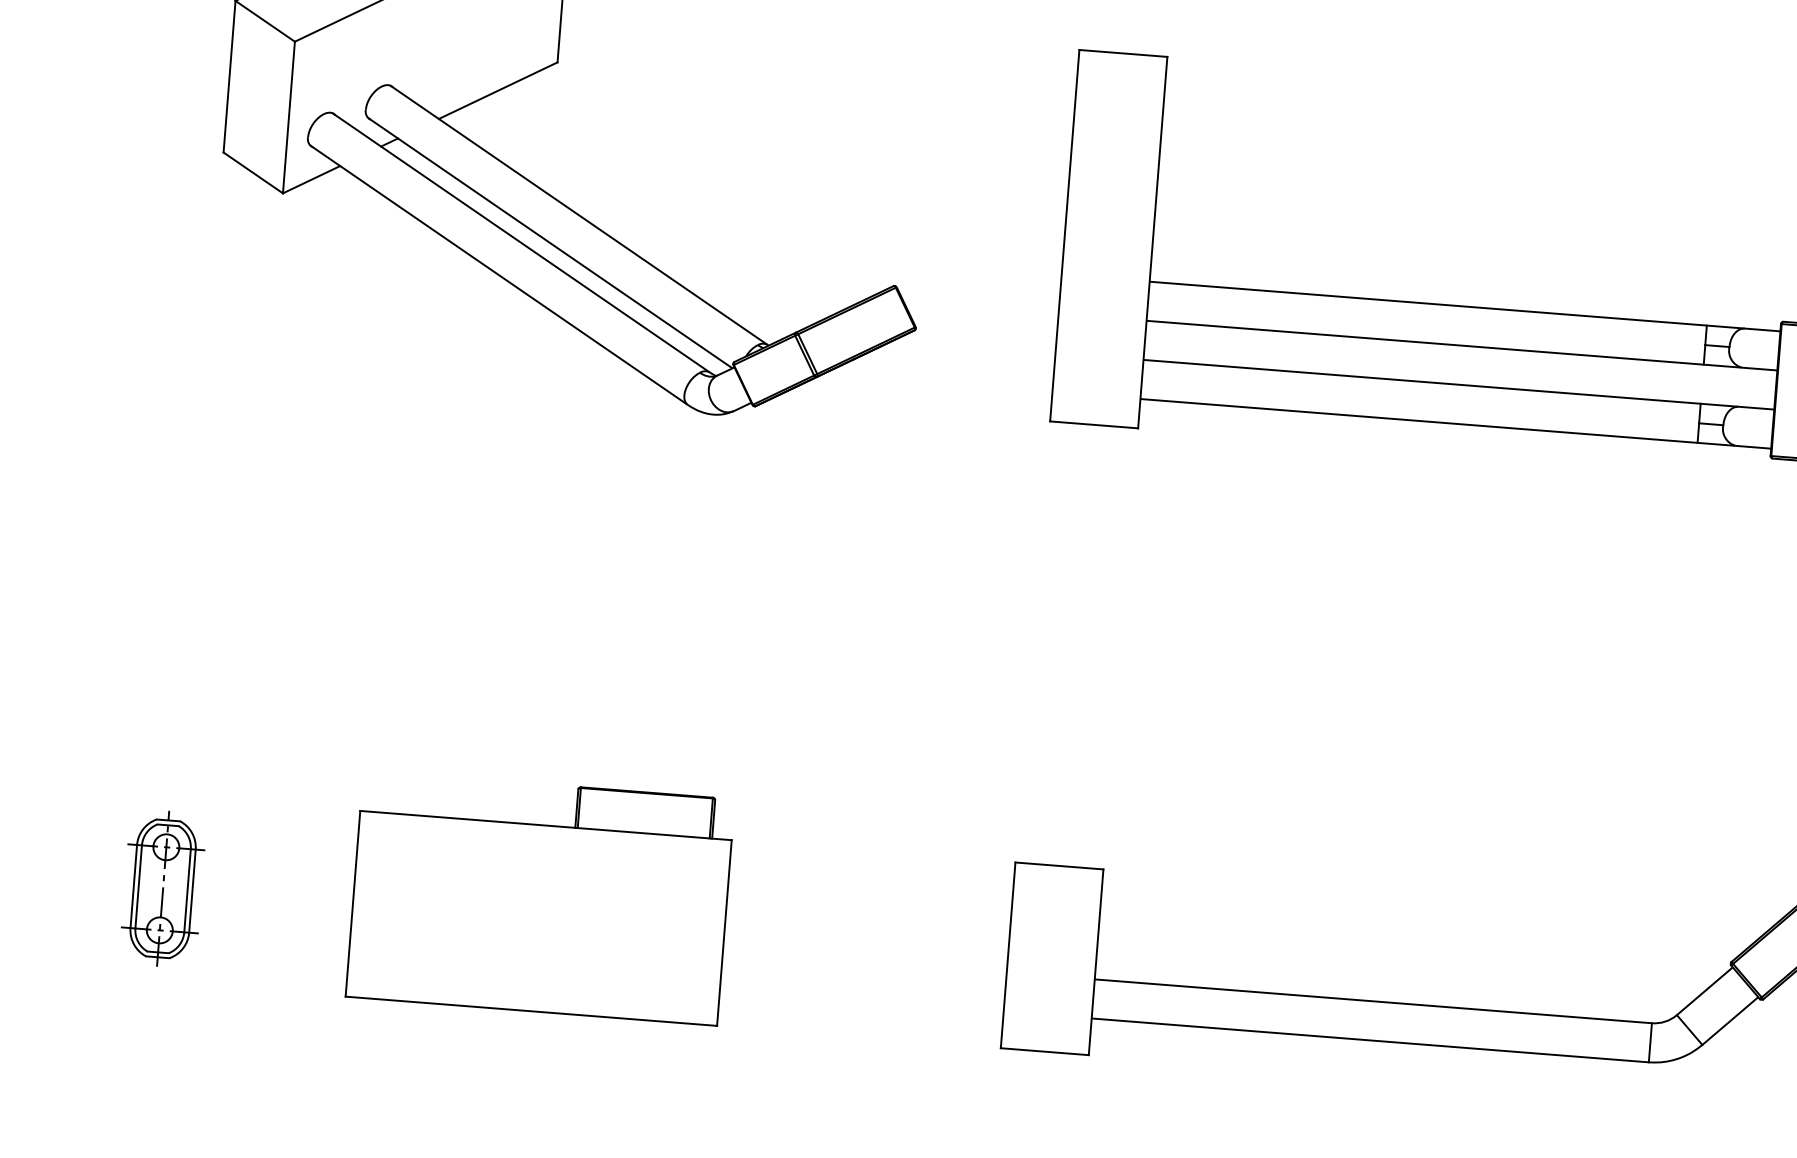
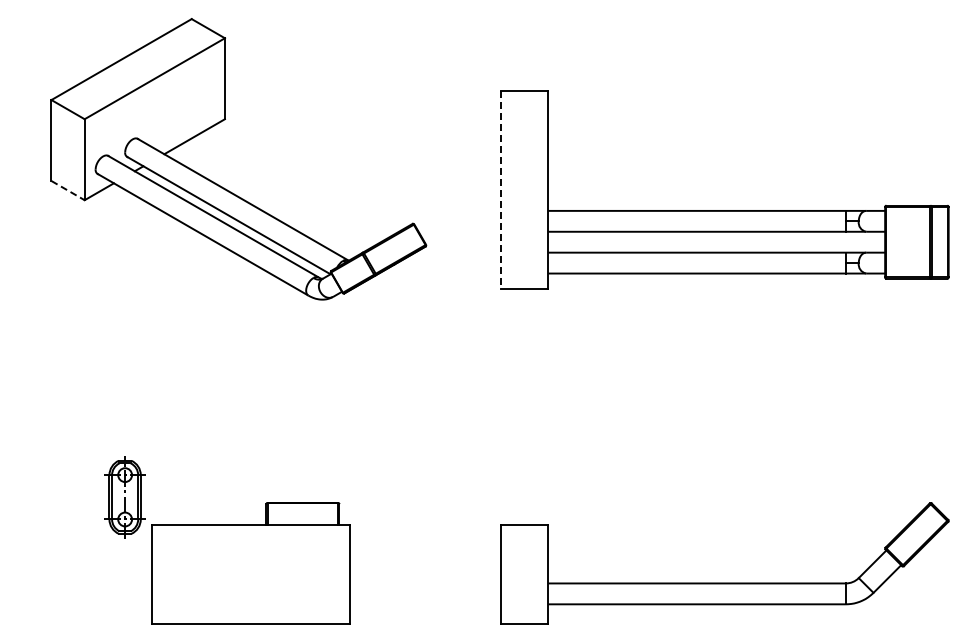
line: (254, 172) -> (68, 190), solid -> dashed
line: (1064, 236) -> (501, 190), solid -> dashed
part: (161, 889) -> (124, 497), moved

